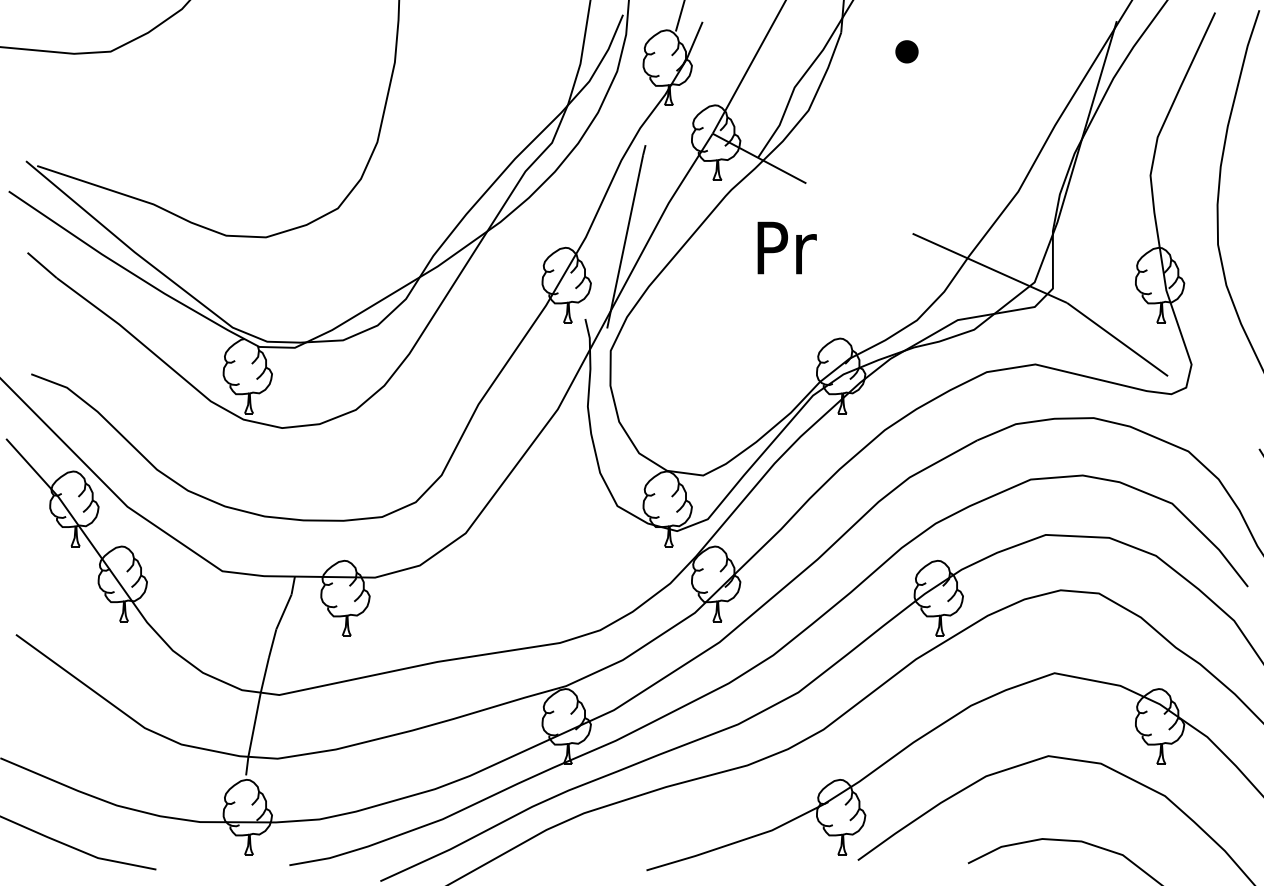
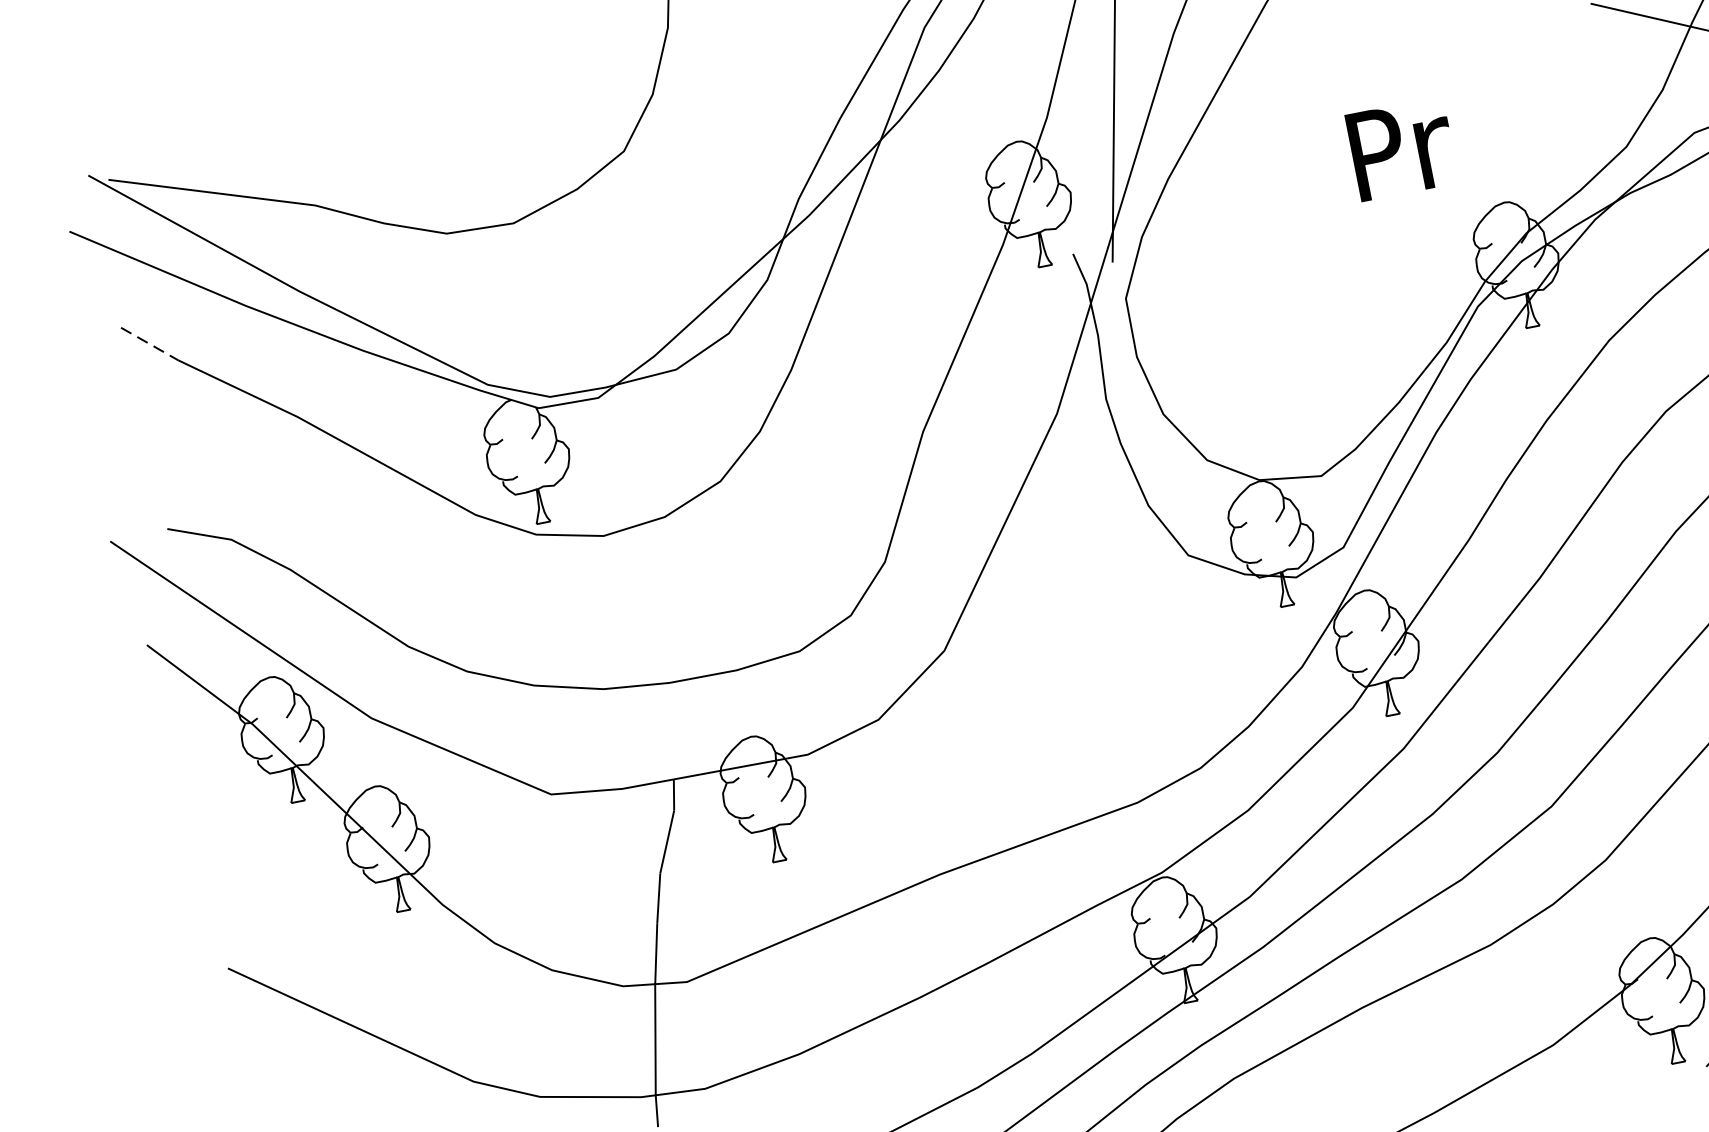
text: (786, 247) -> (1400, 148), moved
line: (42, 265) -> (150, 344), solid -> dashed

